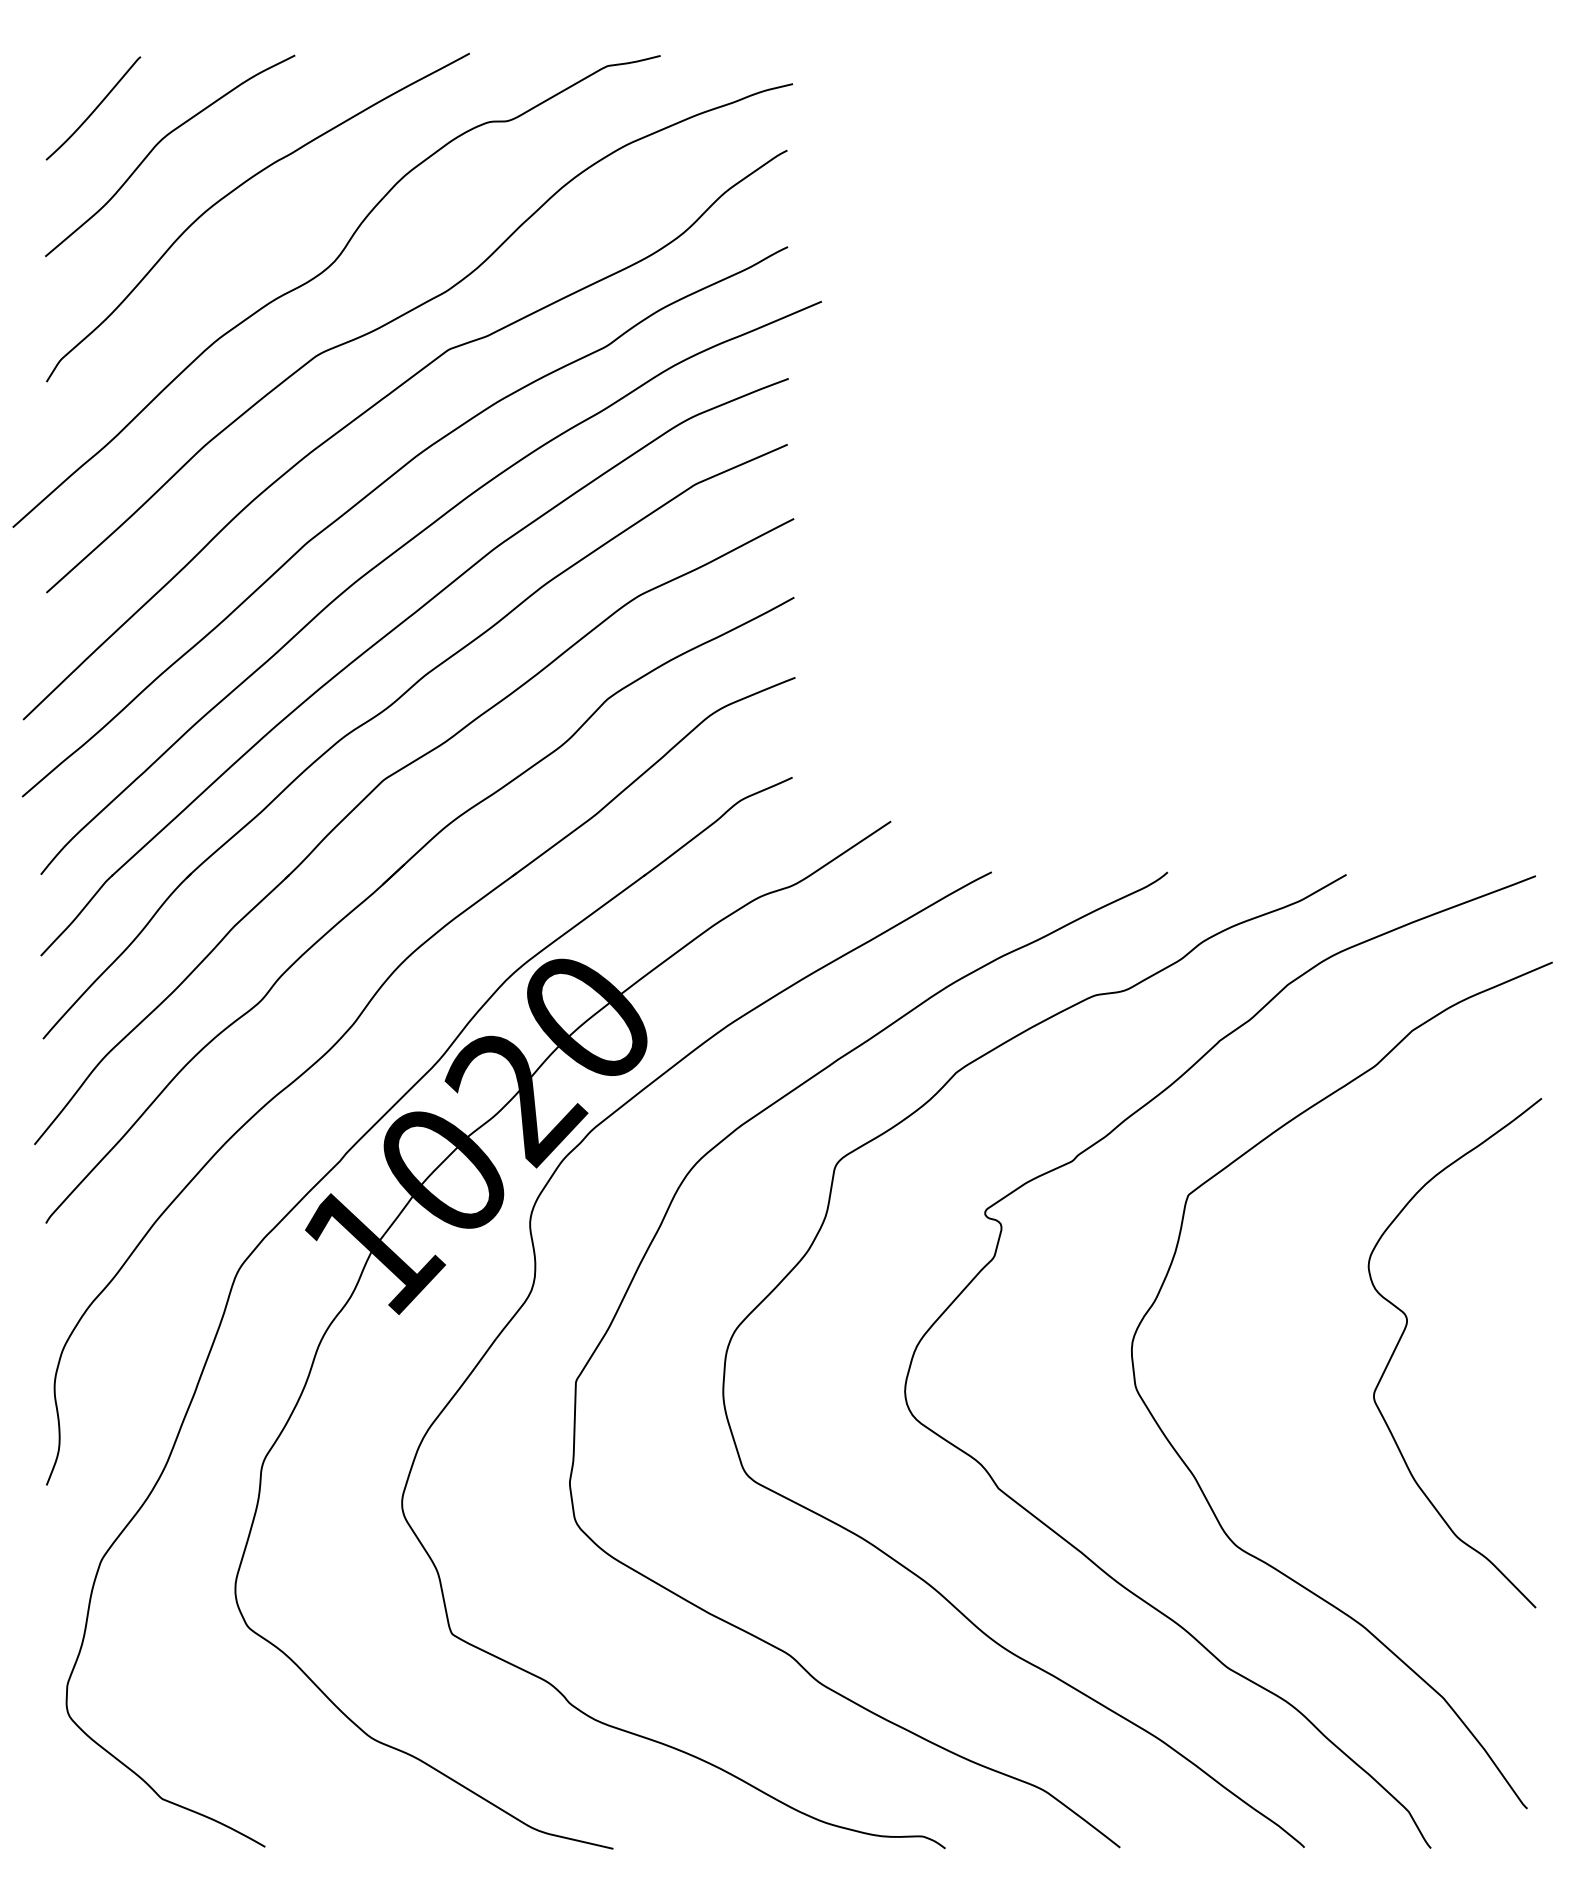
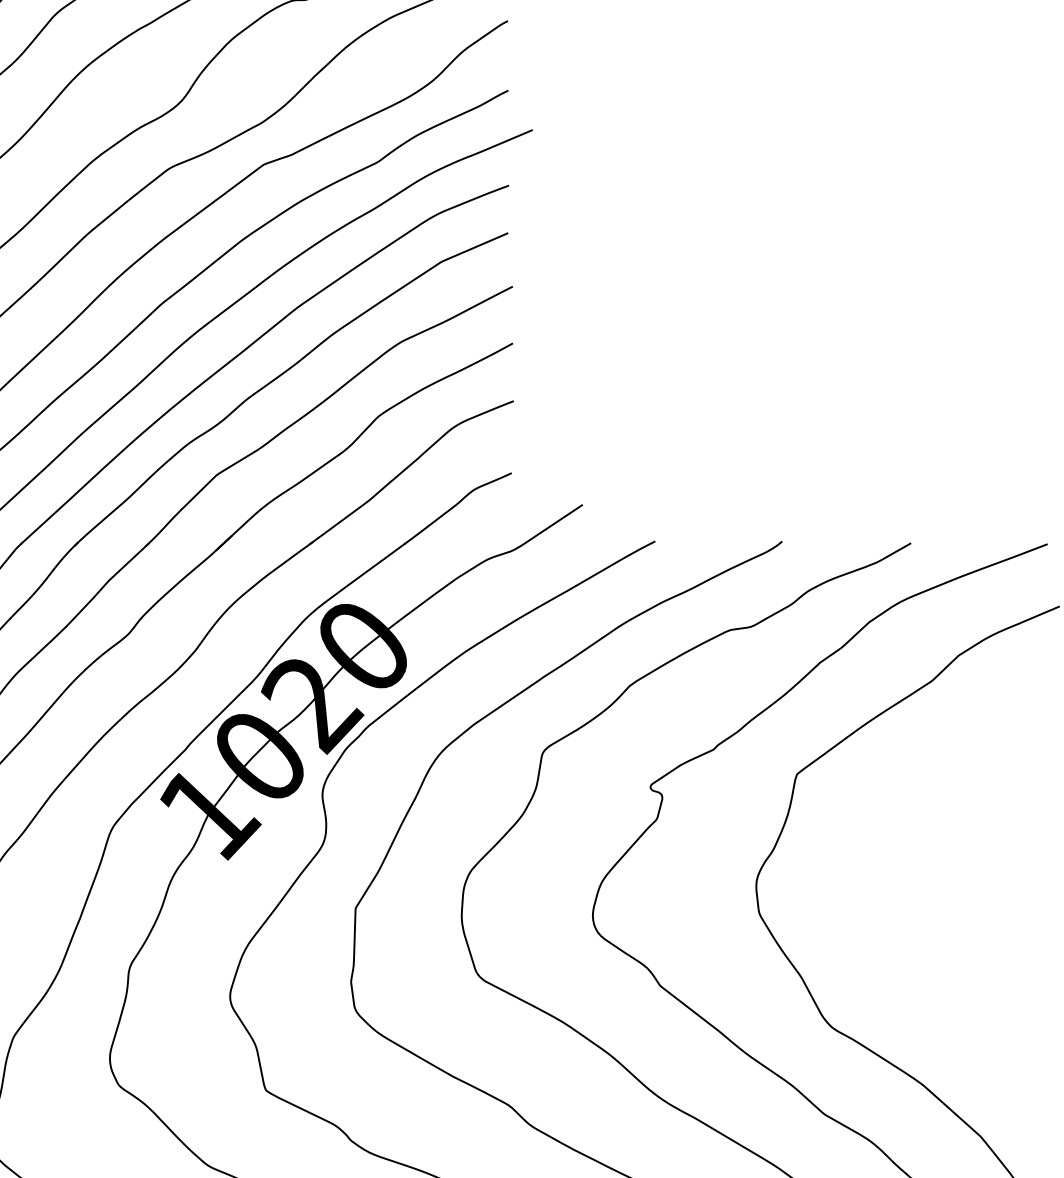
curve: (1406, 1328) -> (954, 870), removed

